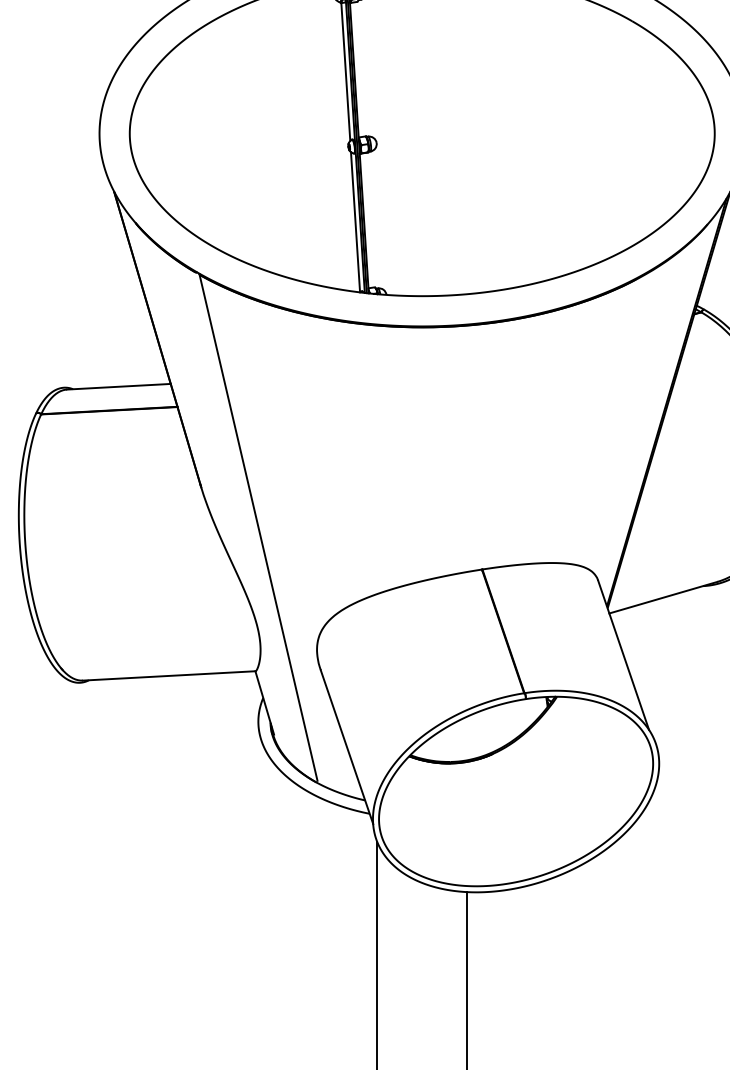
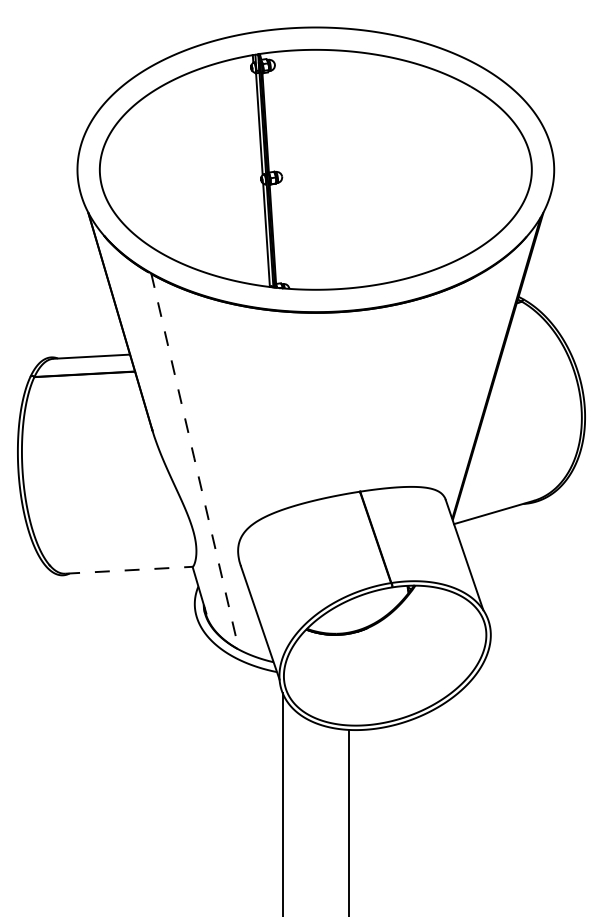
line: (257, 527) -> (194, 460), solid -> dashed
line: (168, 676) -> (128, 570), solid -> dashed

